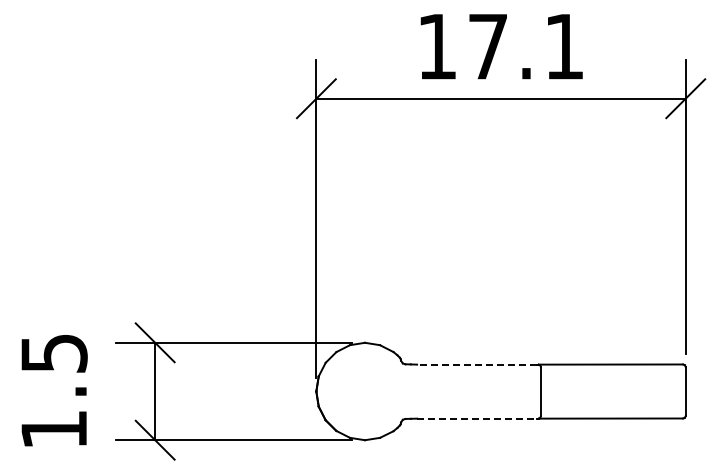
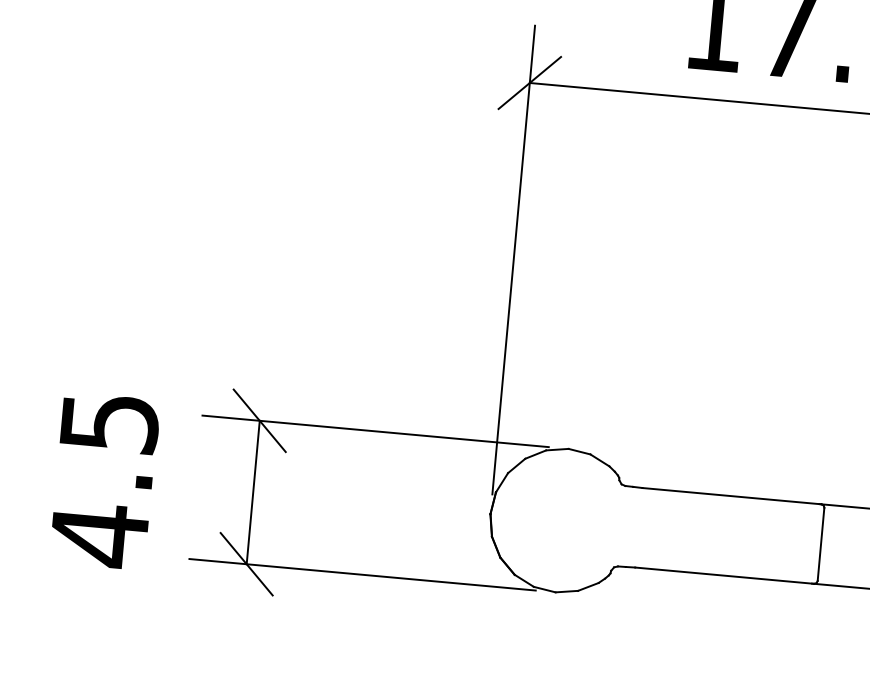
line: (476, 364) -> (729, 495), dashed -> solid
line: (477, 418) -> (724, 575), dashed -> solid
text: (53, 429) -> (98, 534), 1.5 -> 4.5

